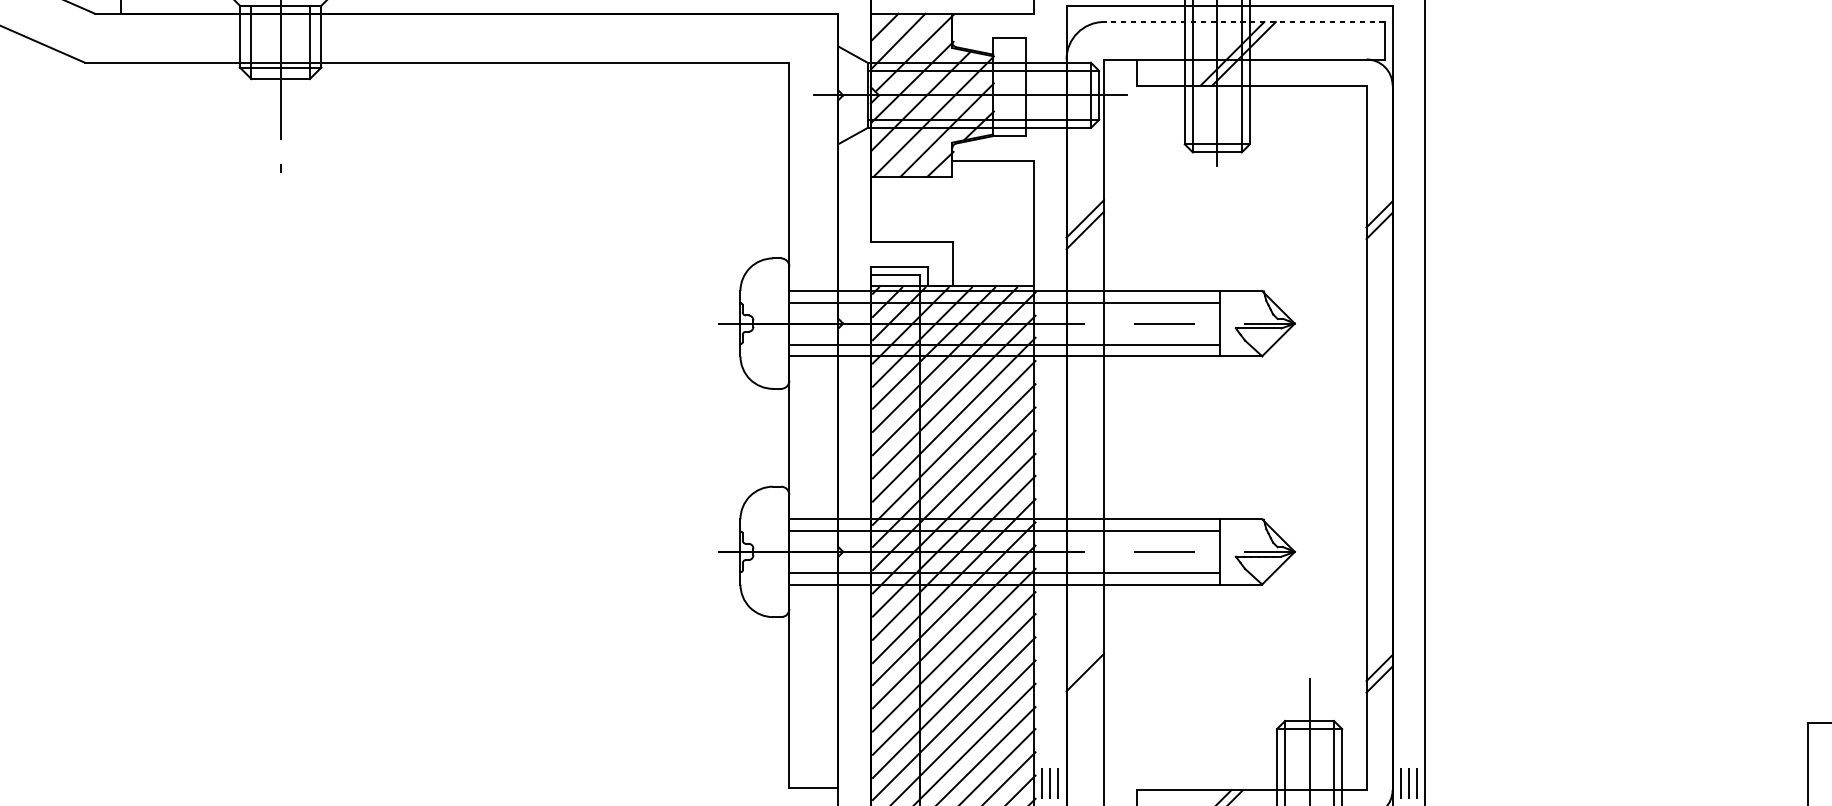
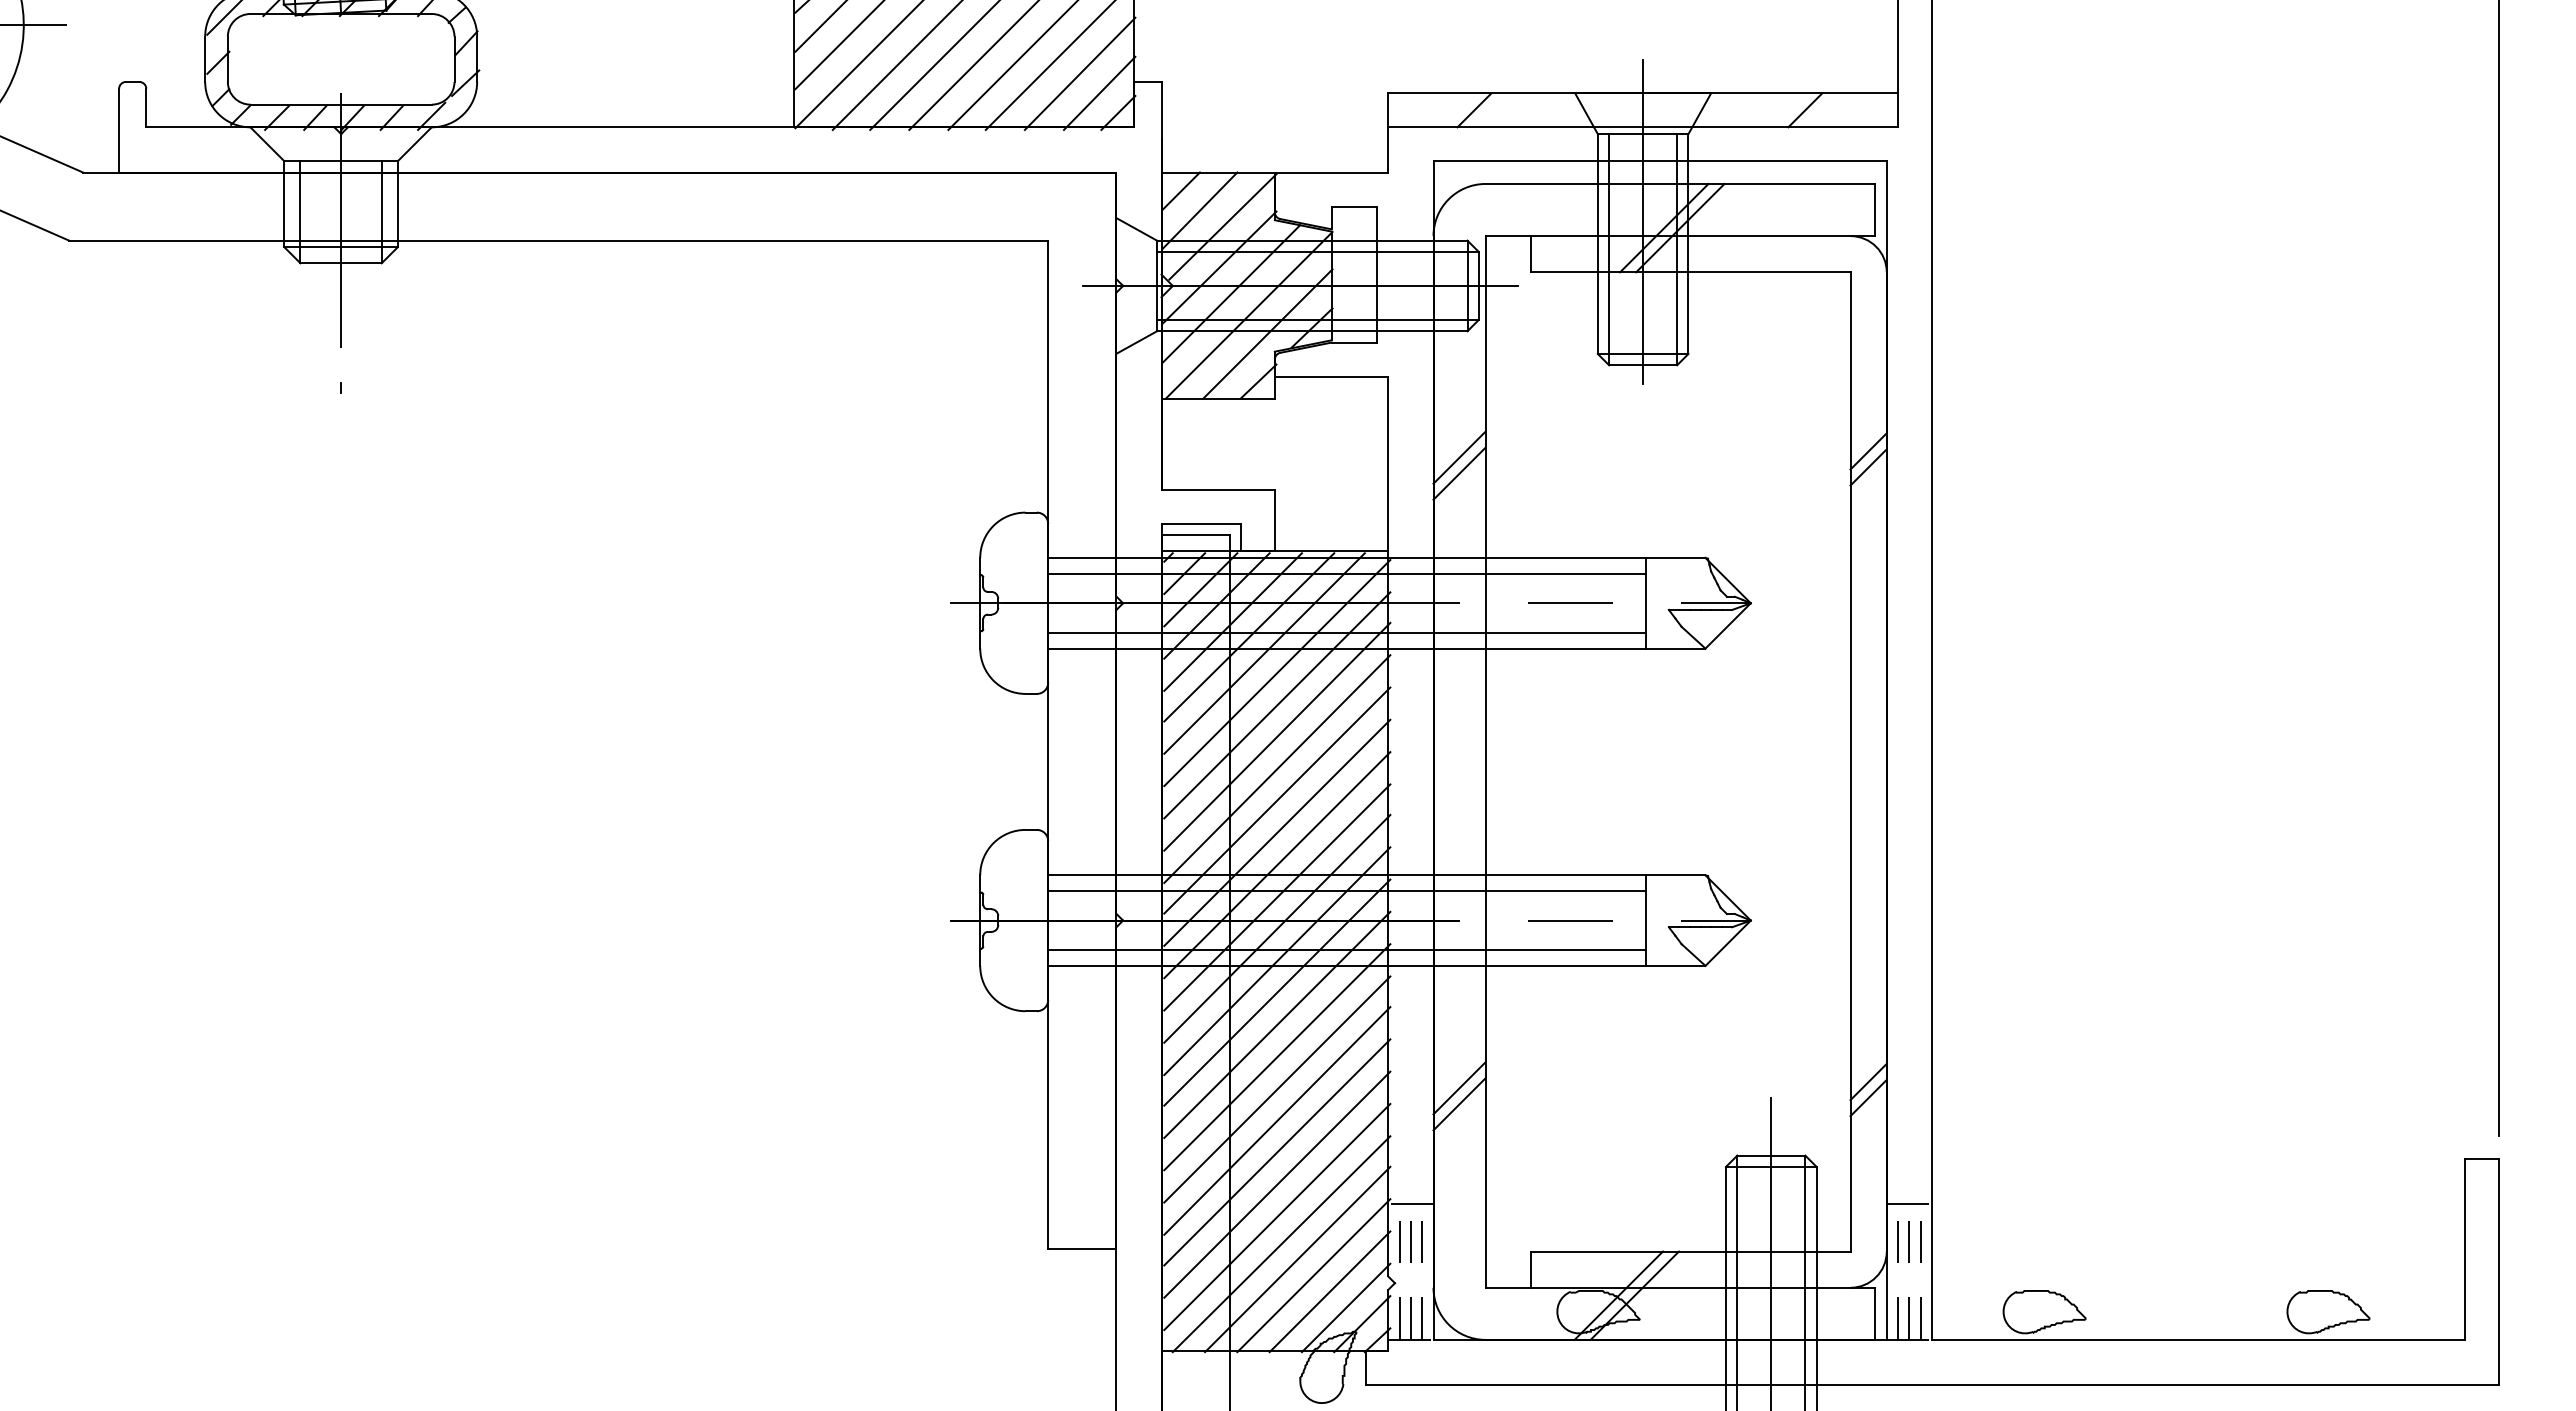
line: (1244, 21) -> (1680, 183), dashed -> solid
line: (1085, 684) -> (1459, 1104), added
line: (1050, 755) -> (1410, 1203), added
line: (1408, 755) -> (1909, 1203), added

